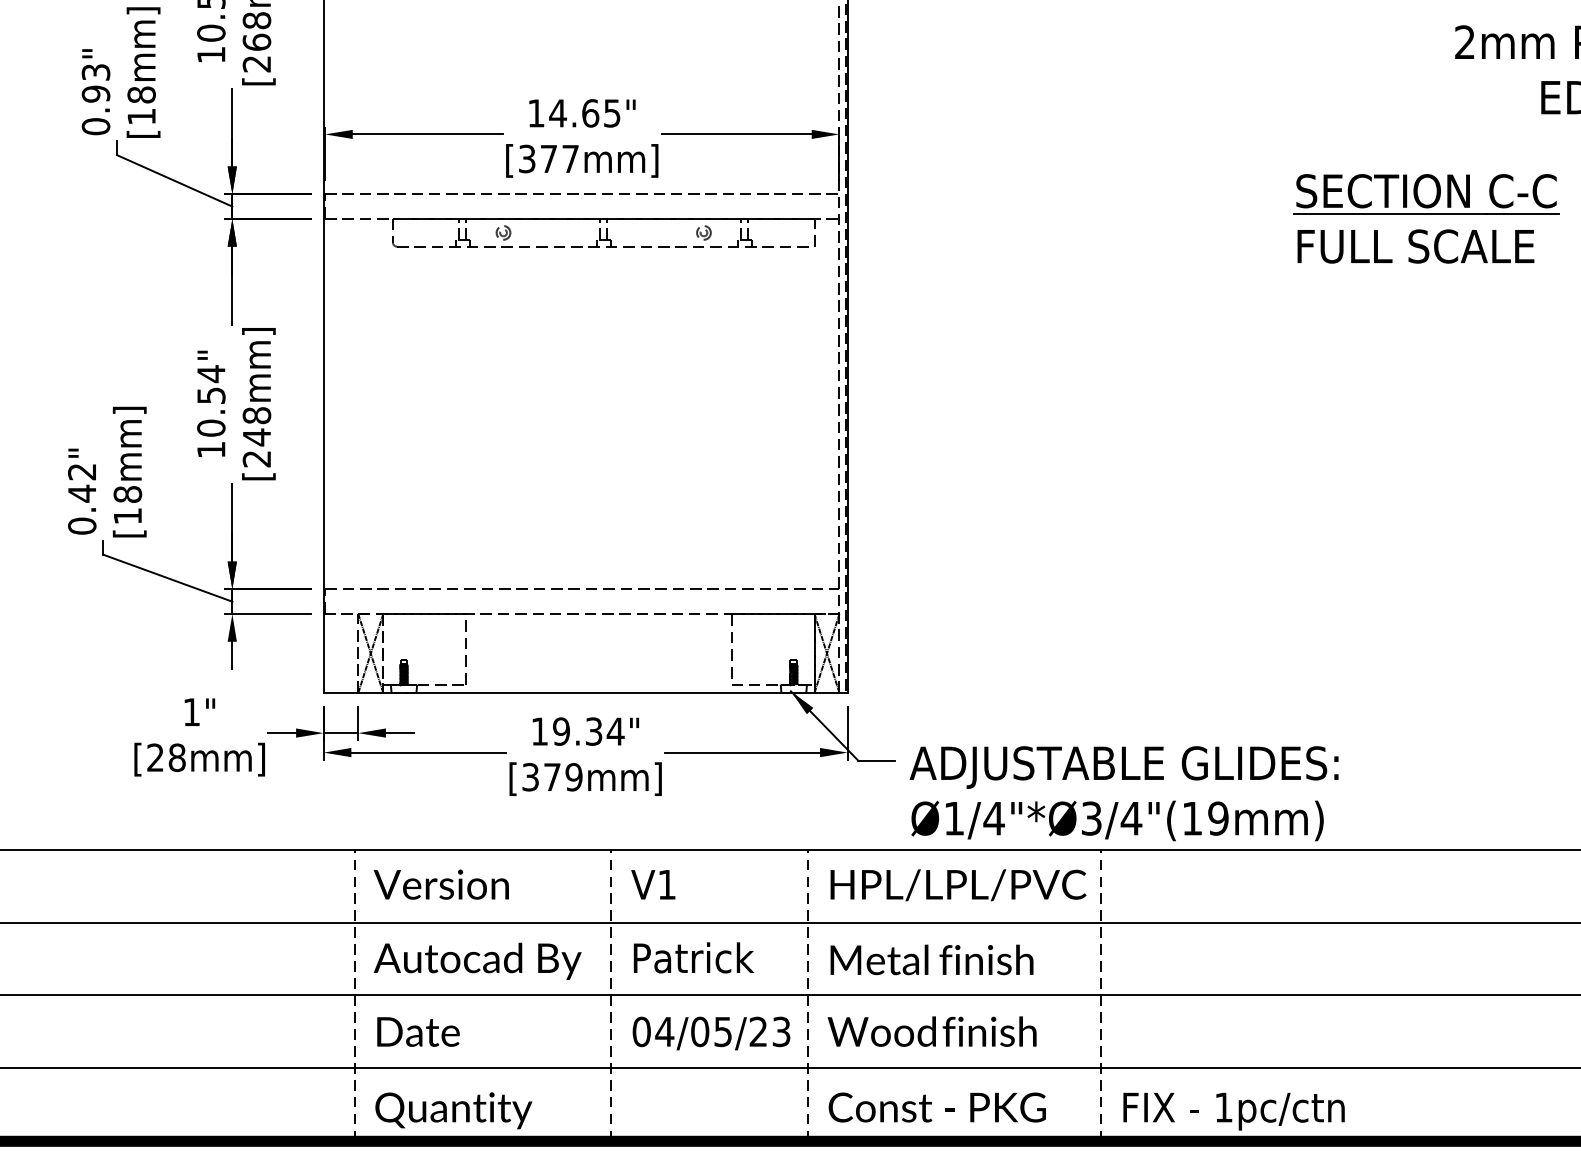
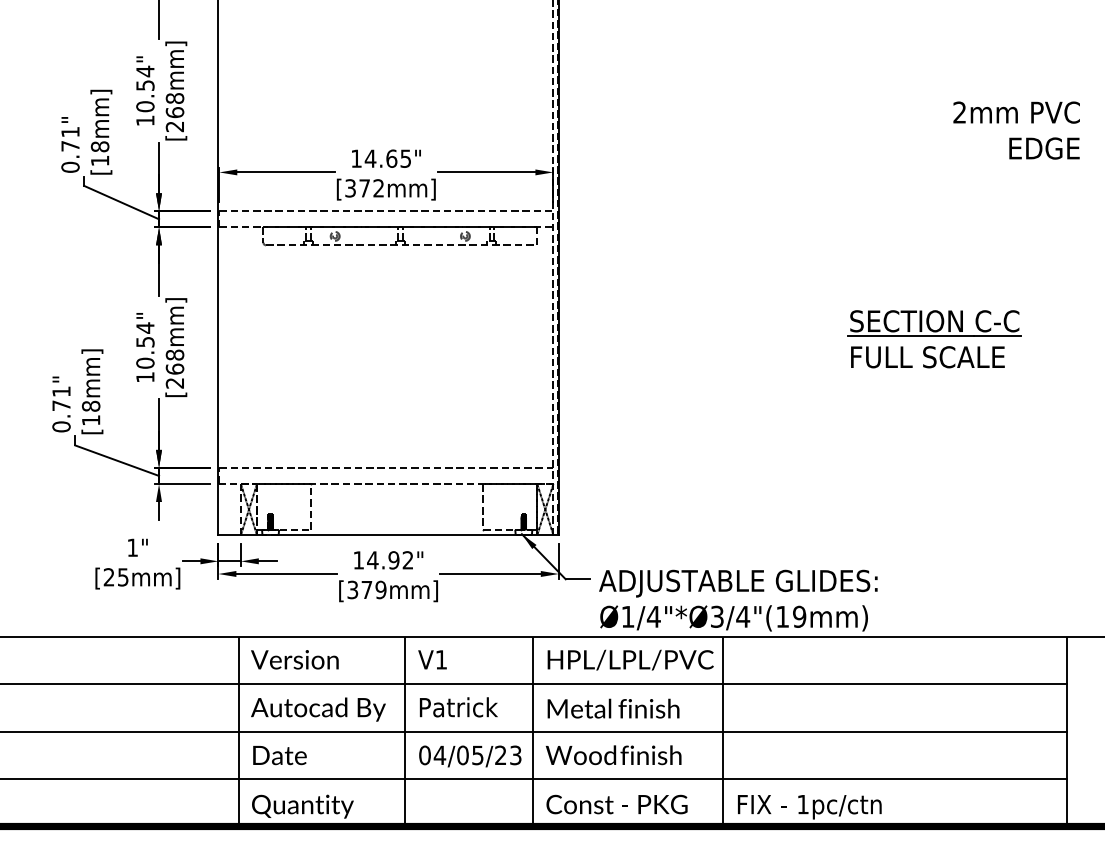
text: (96, 82) -> (70, 138), 0.93" -> 0.71"
text: (570, 159) -> (378, 188), [377mm] -> [372mm]
part: (1426, 219) -> (934, 339), moved
text: (256, 437) -> (174, 369), [248mm] -> [268mm]
text: (82, 482) -> (61, 398), 0.42" -> 0.71"
text: (588, 731) -> (390, 560), 19.34" -> 14.92"
text: (176, 758) -> (122, 577), [28mm] -> [25mm]
line: (354, 995) -> (238, 731), dashed -> solid
line: (611, 995) -> (405, 731), dashed -> solid
line: (808, 995) -> (533, 731), dashed -> solid
line: (1101, 995) -> (723, 731), dashed -> solid

